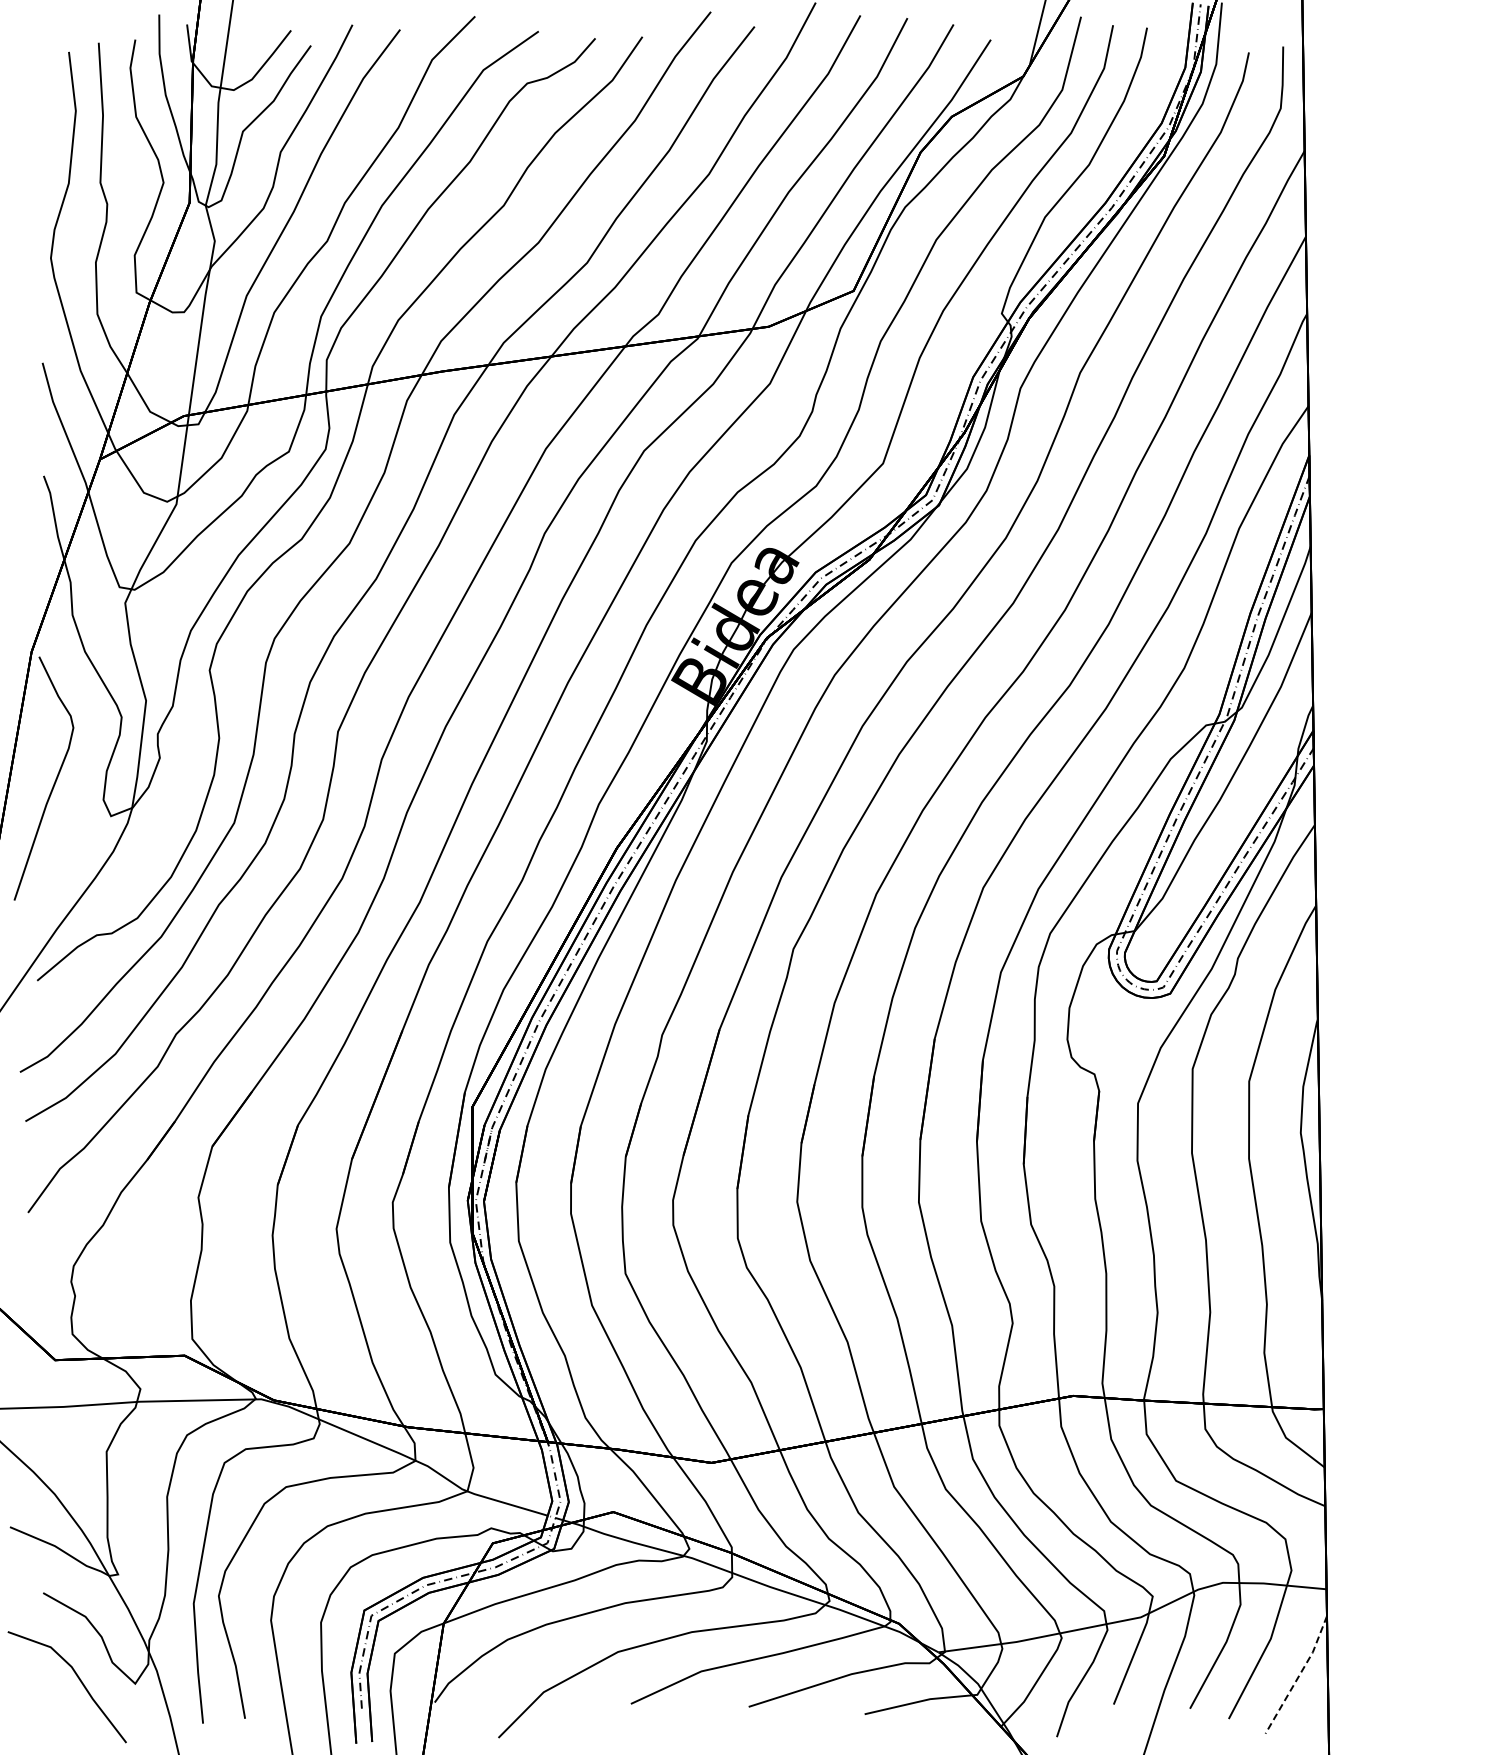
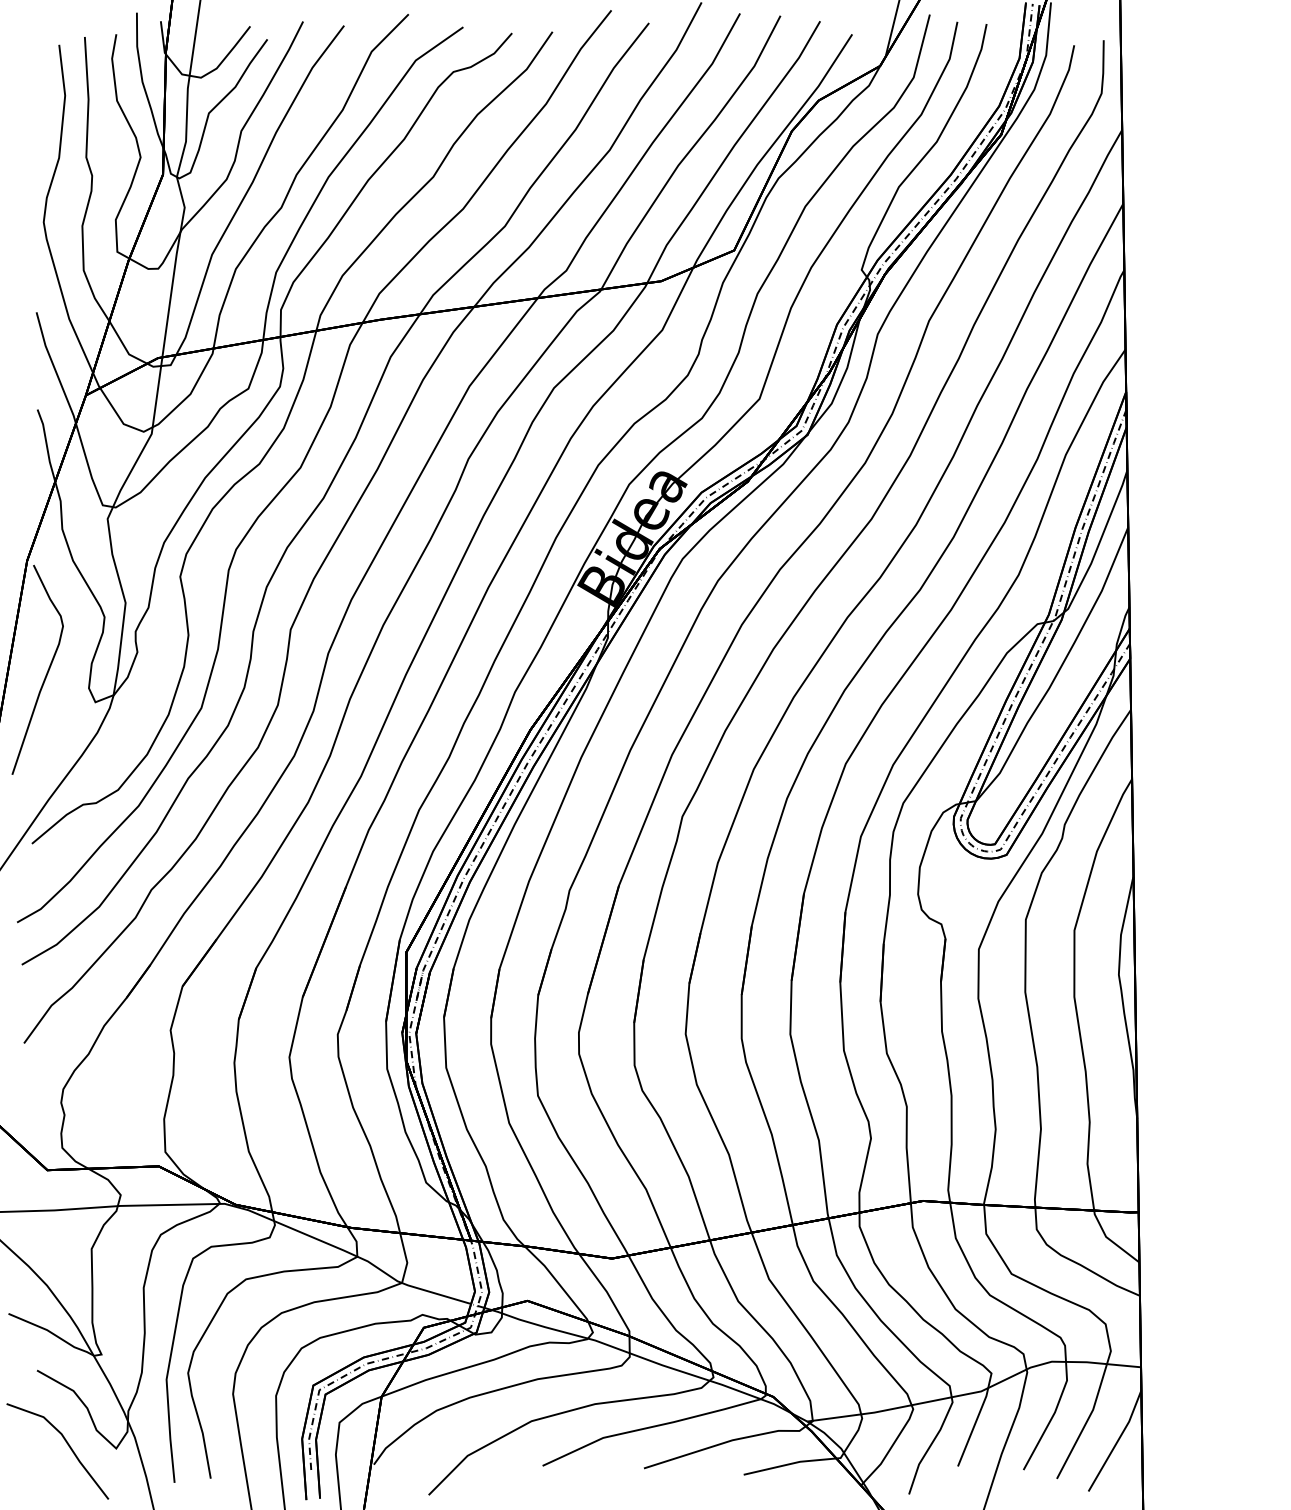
line: (1299, 1675) -> (1117, 1441), dashed -> solid

